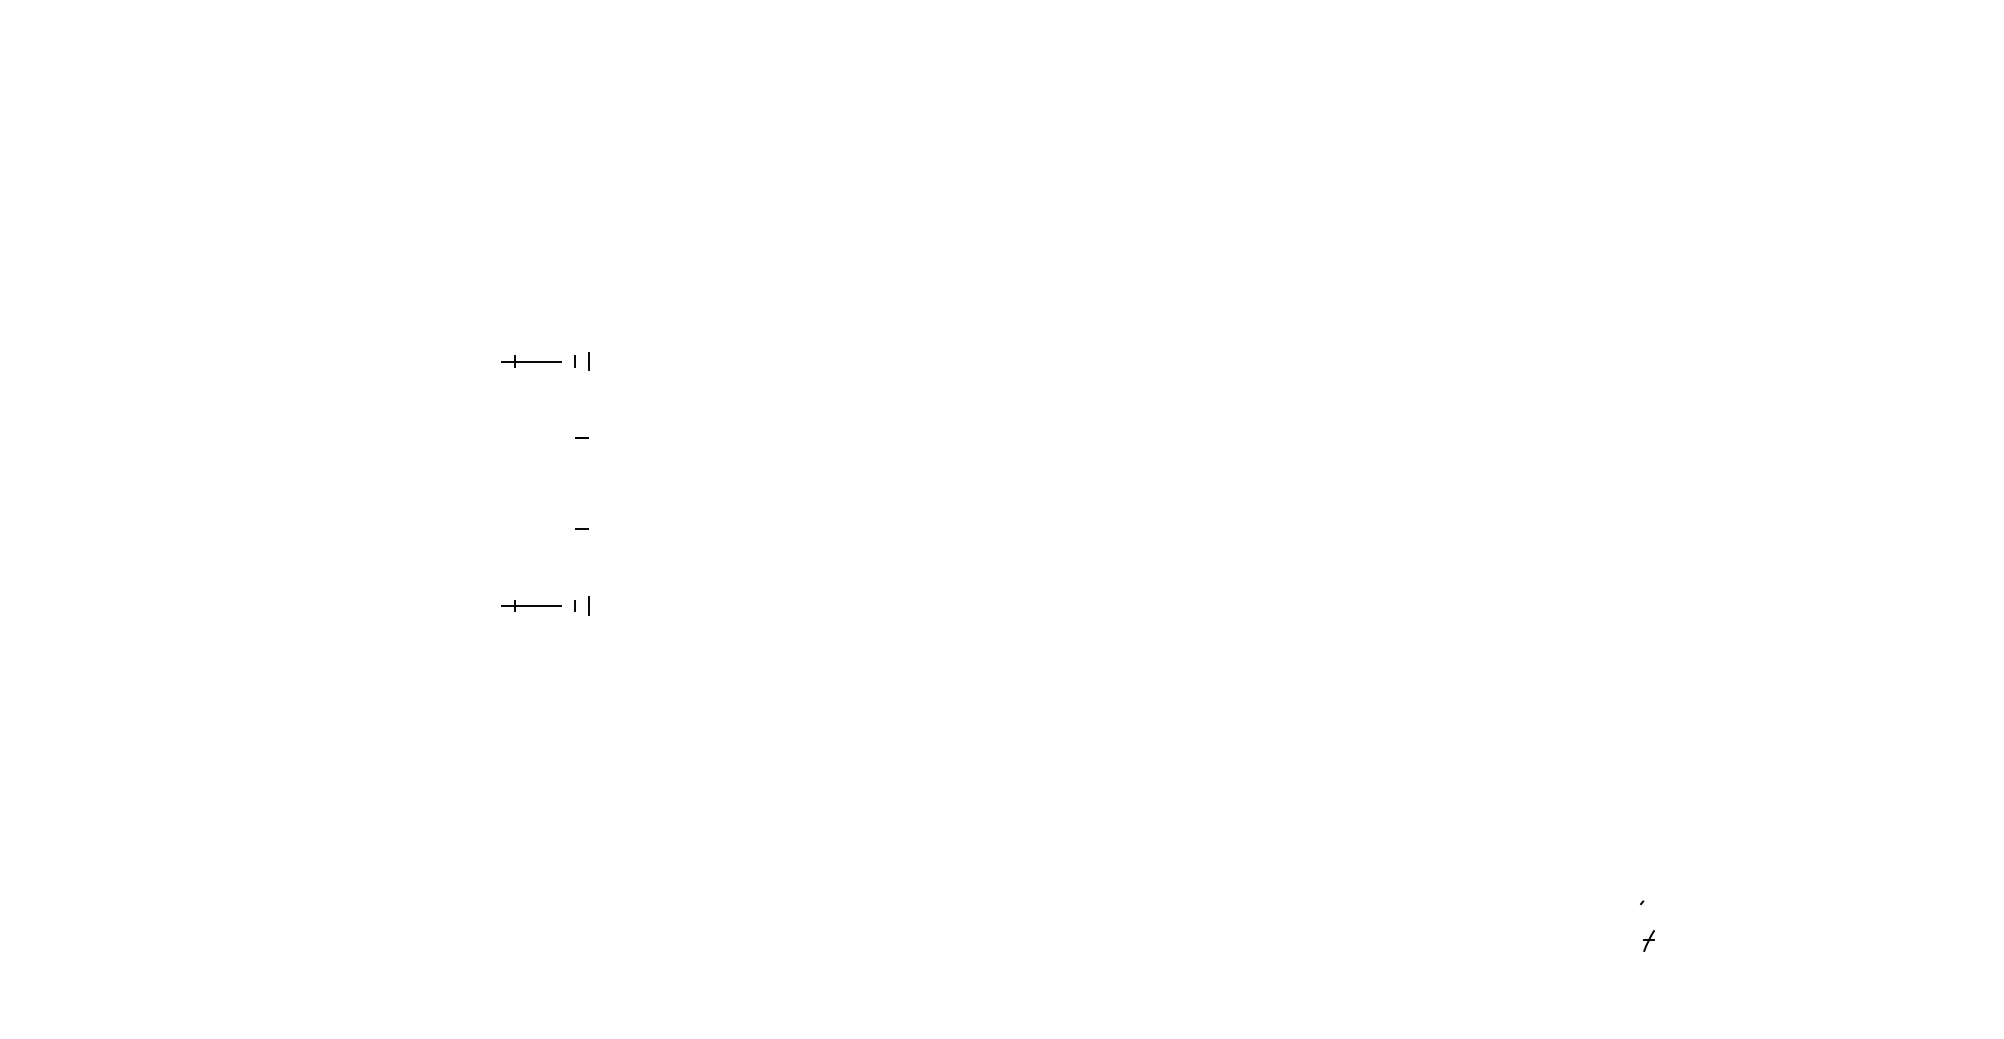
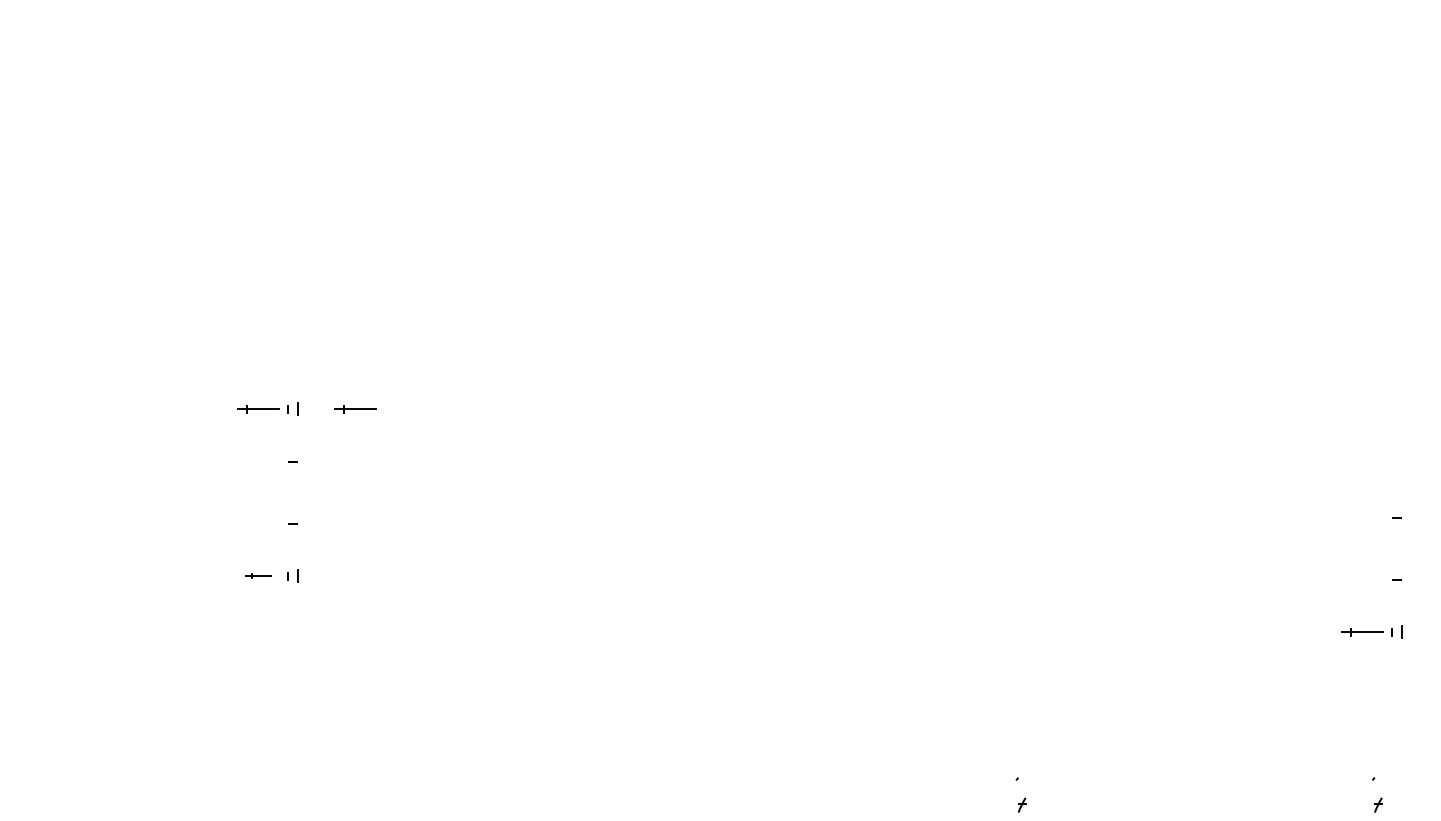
part: (673, 361) -> (355, 409), added
part: (531, 606) -> (258, 576), size x0.6

